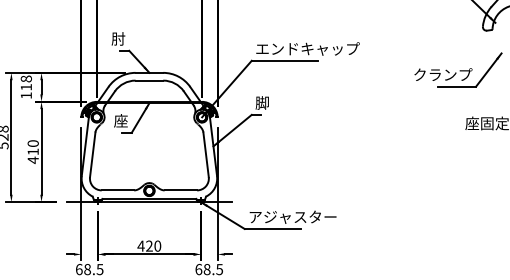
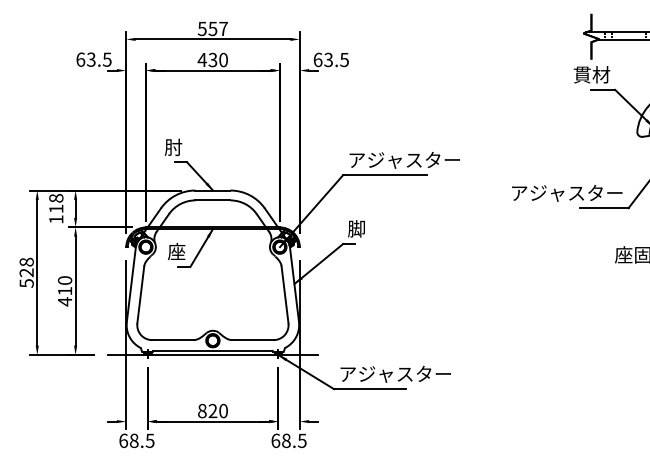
text: (307, 48) -> (414, 159), エンドキャップ -> アジャスター
text: (428, 74) -> (568, 192), クランプ -> アジャスター
text: (141, 245) -> (202, 410), 420 -> 820

